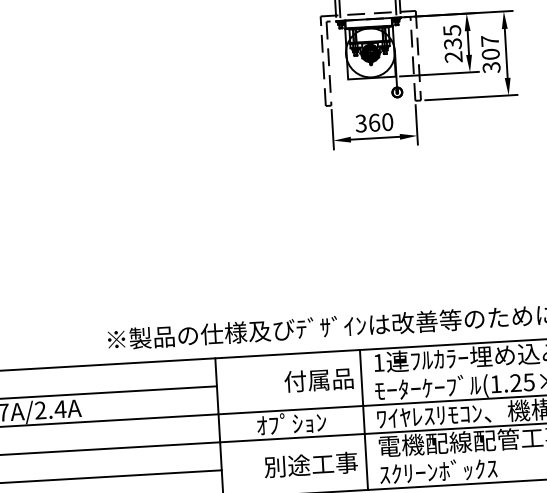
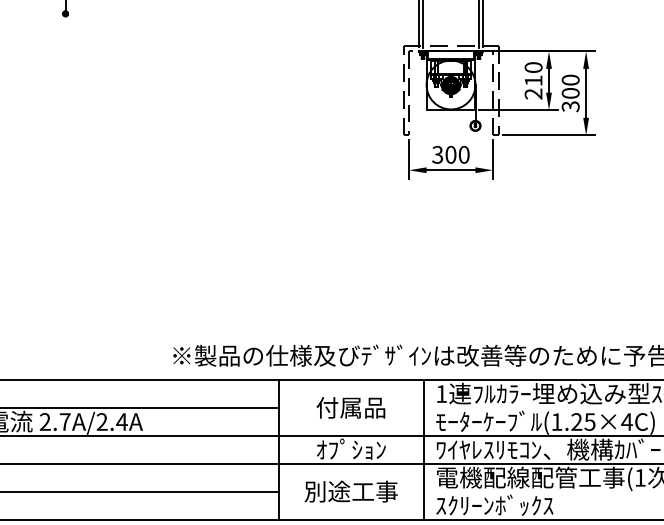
text: (452, 37) -> (533, 74), 235 -> 210
text: (489, 40) -> (570, 79), 307 -> 300
text: (373, 122) -> (450, 154), 360 -> 300
text: (318, 379) -> (350, 407), moved
text: (310, 464) -> (350, 491), moved

